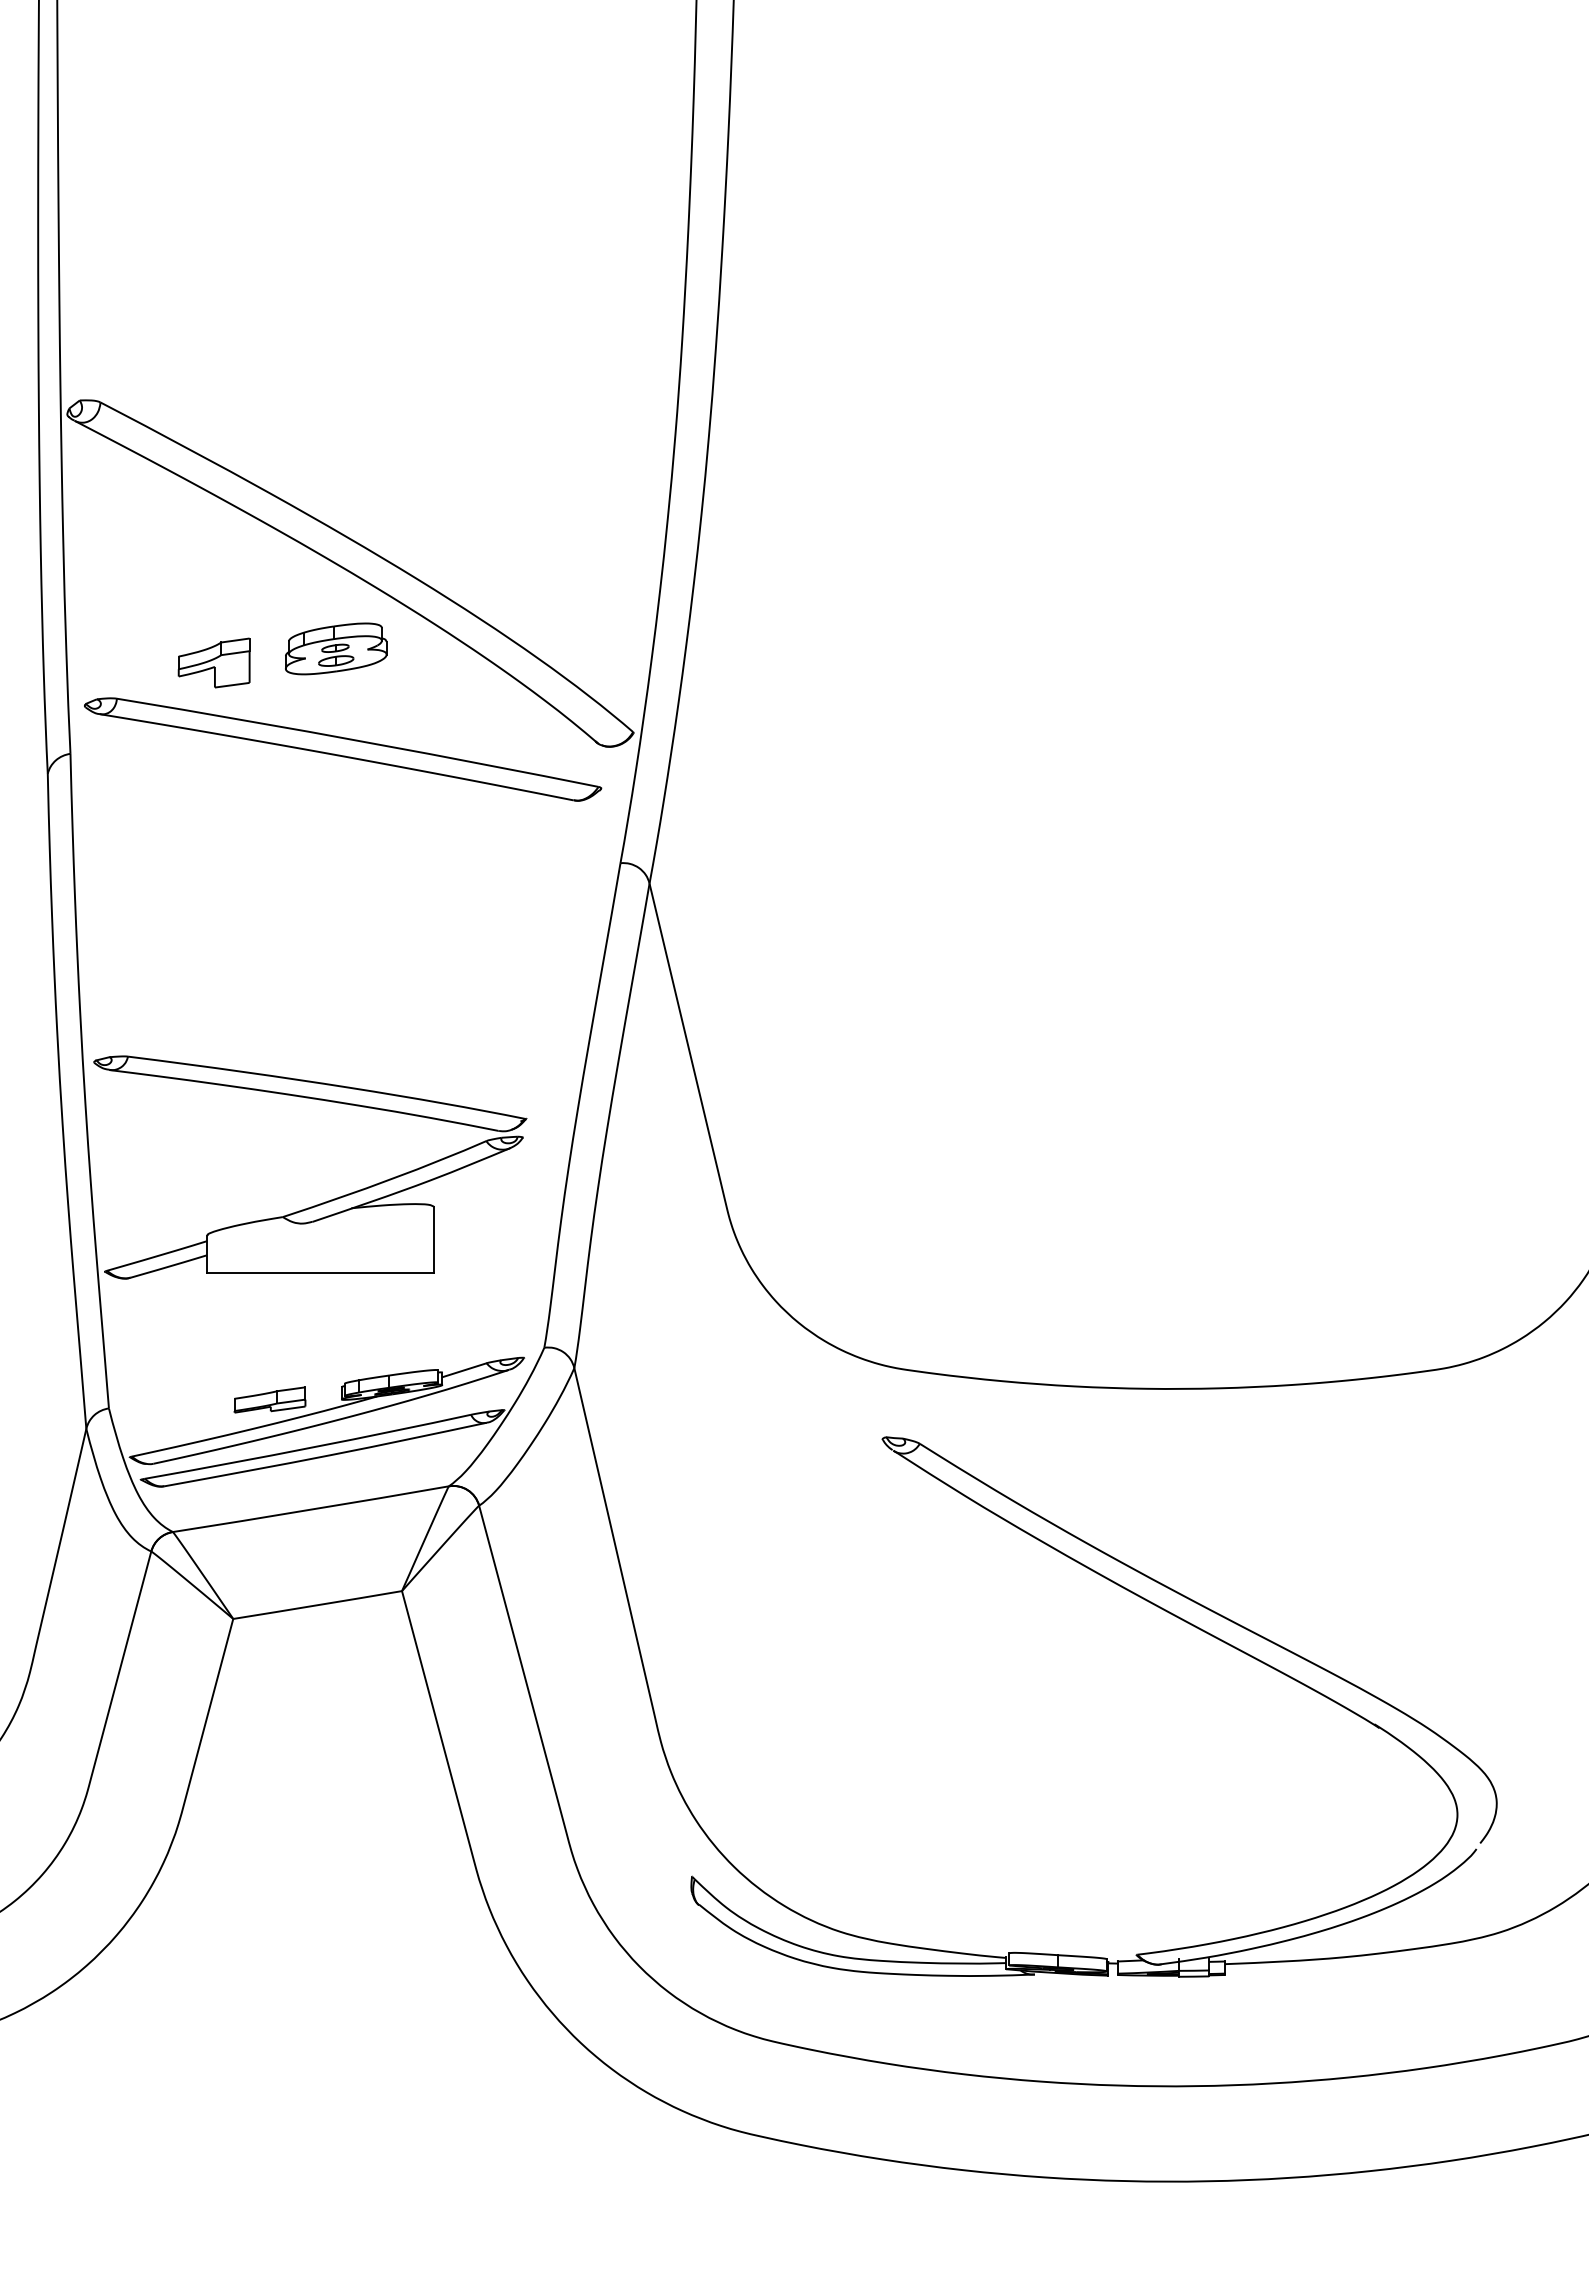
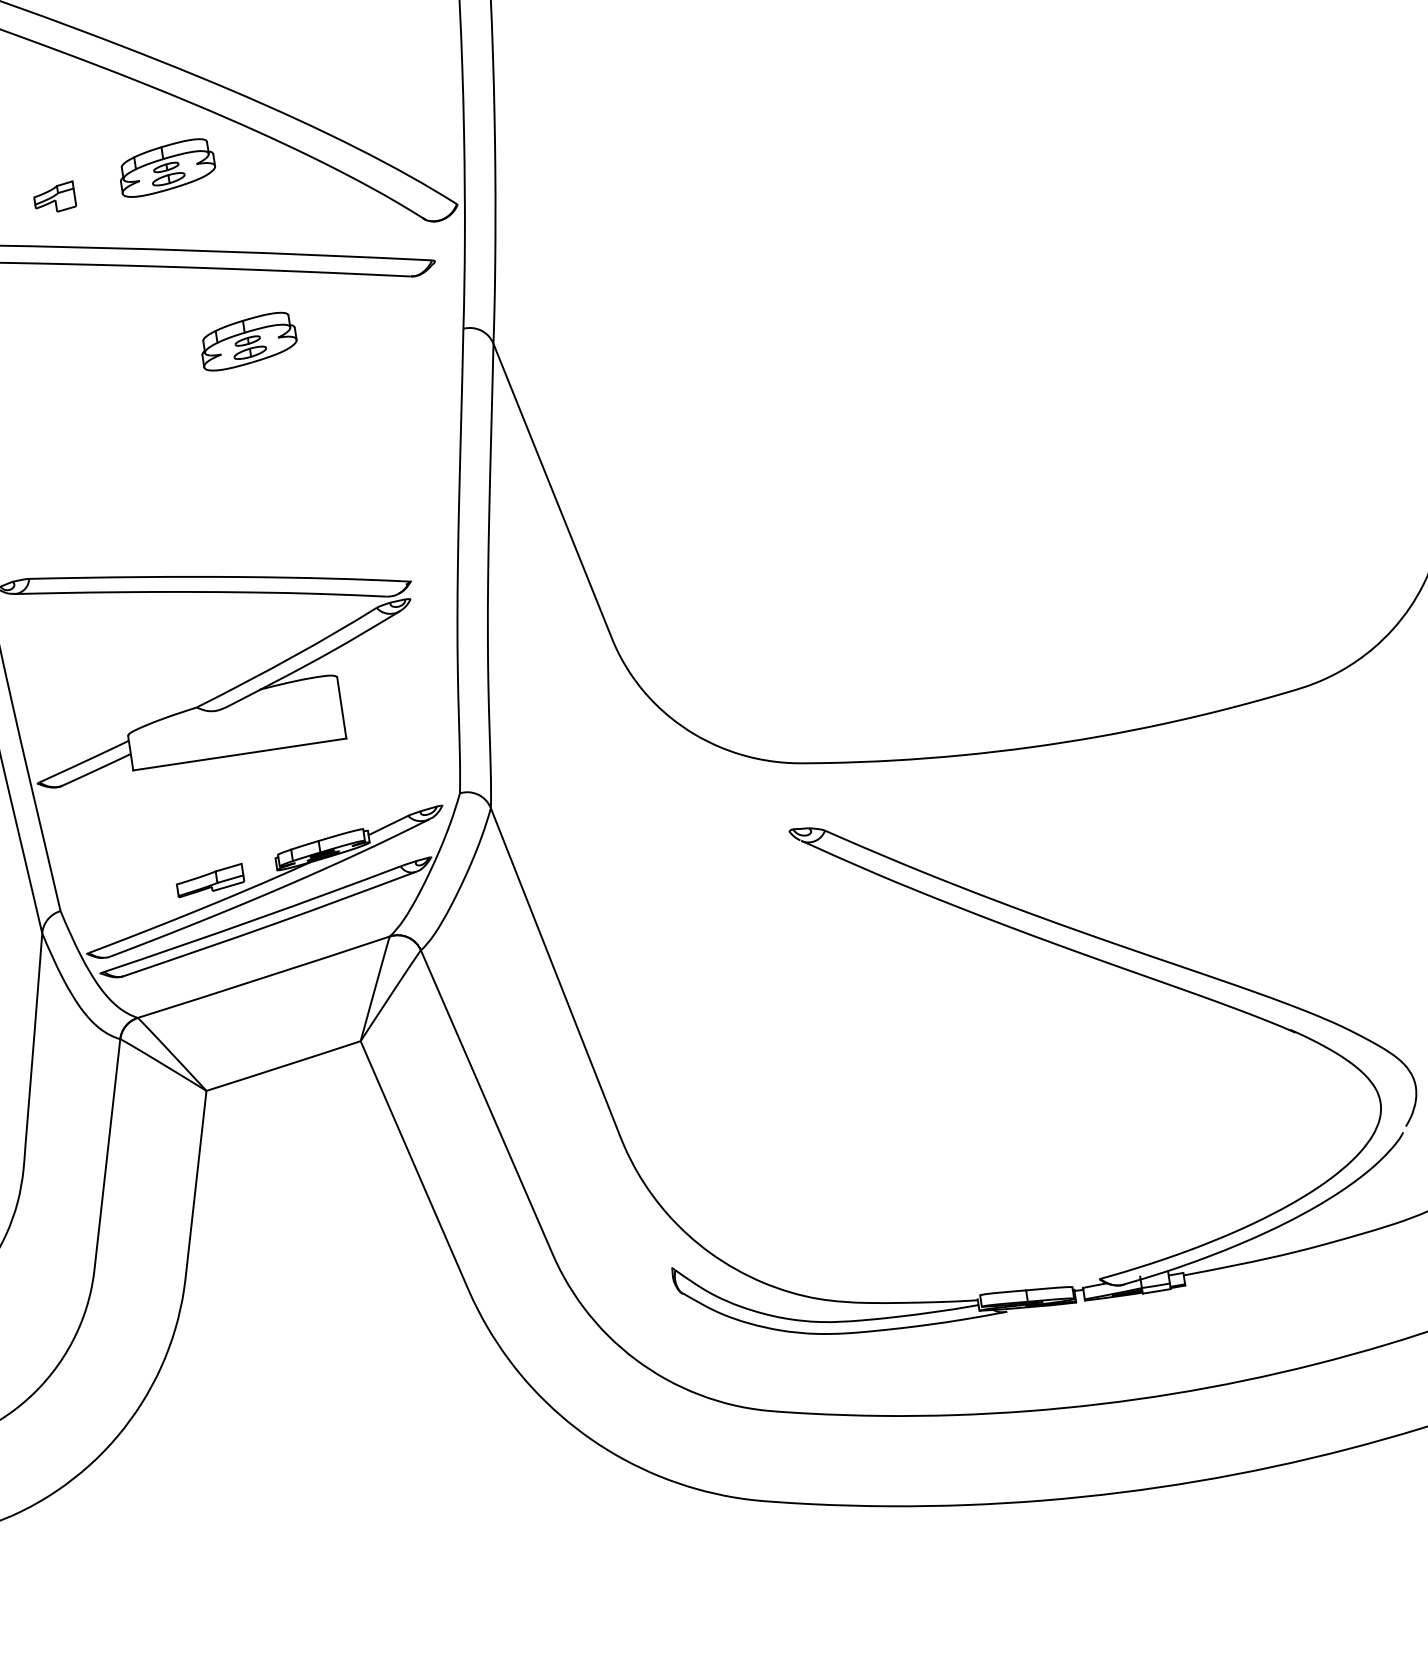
part: (213, 662) -> (54, 197), size x0.6
part: (394, 842) -> (248, 341), added

